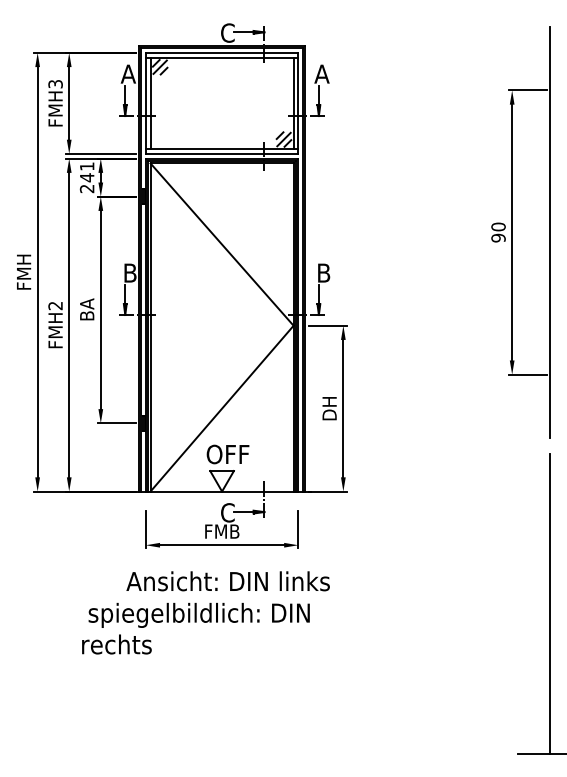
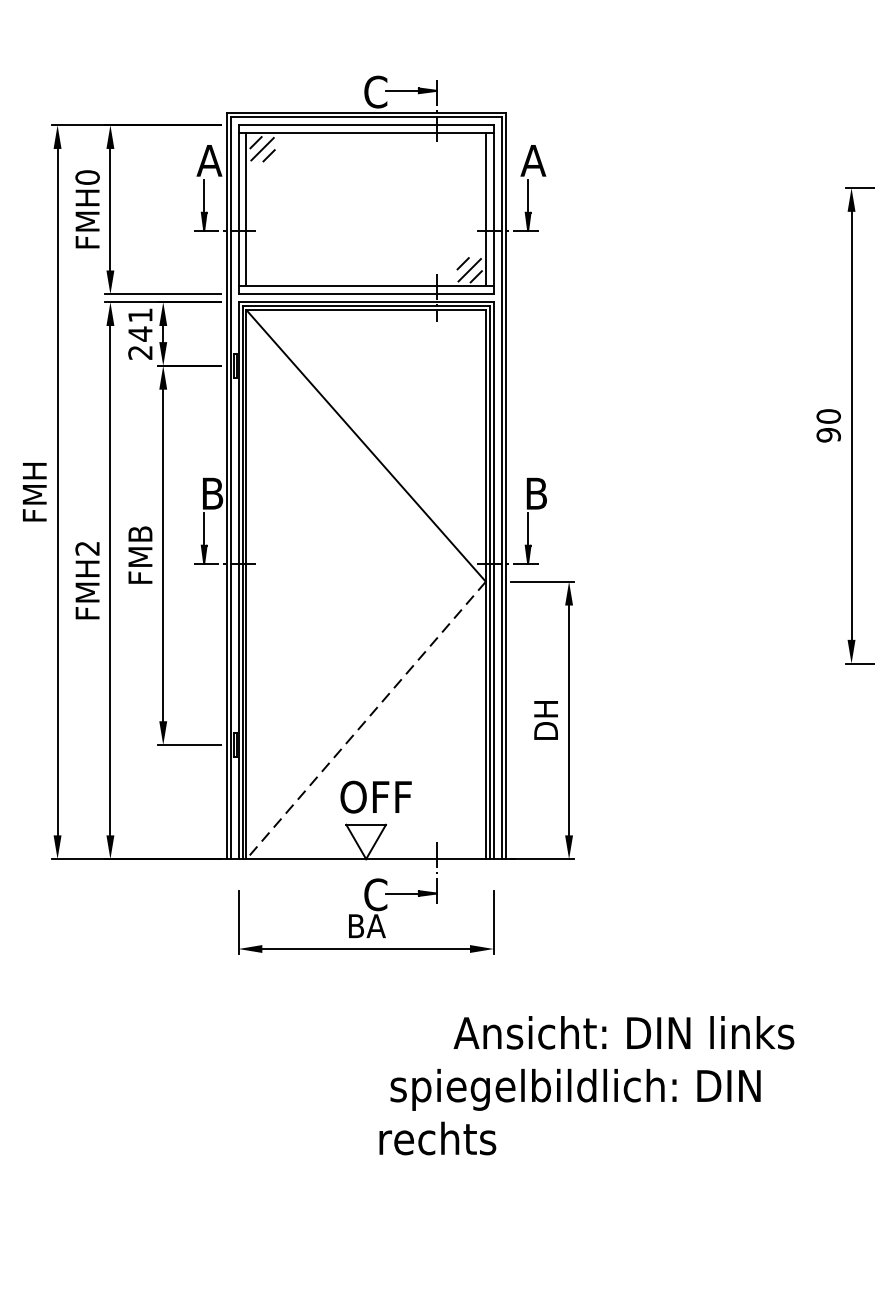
text: (55, 83) -> (87, 176), FMH3 -> FMH0
text: (87, 309) -> (140, 554), BA -> FMB
line: (221, 409) -> (365, 721), solid -> dashed
text: (222, 531) -> (366, 926), FMB -> BA
text: (205, 612) -> (586, 1084), moved

